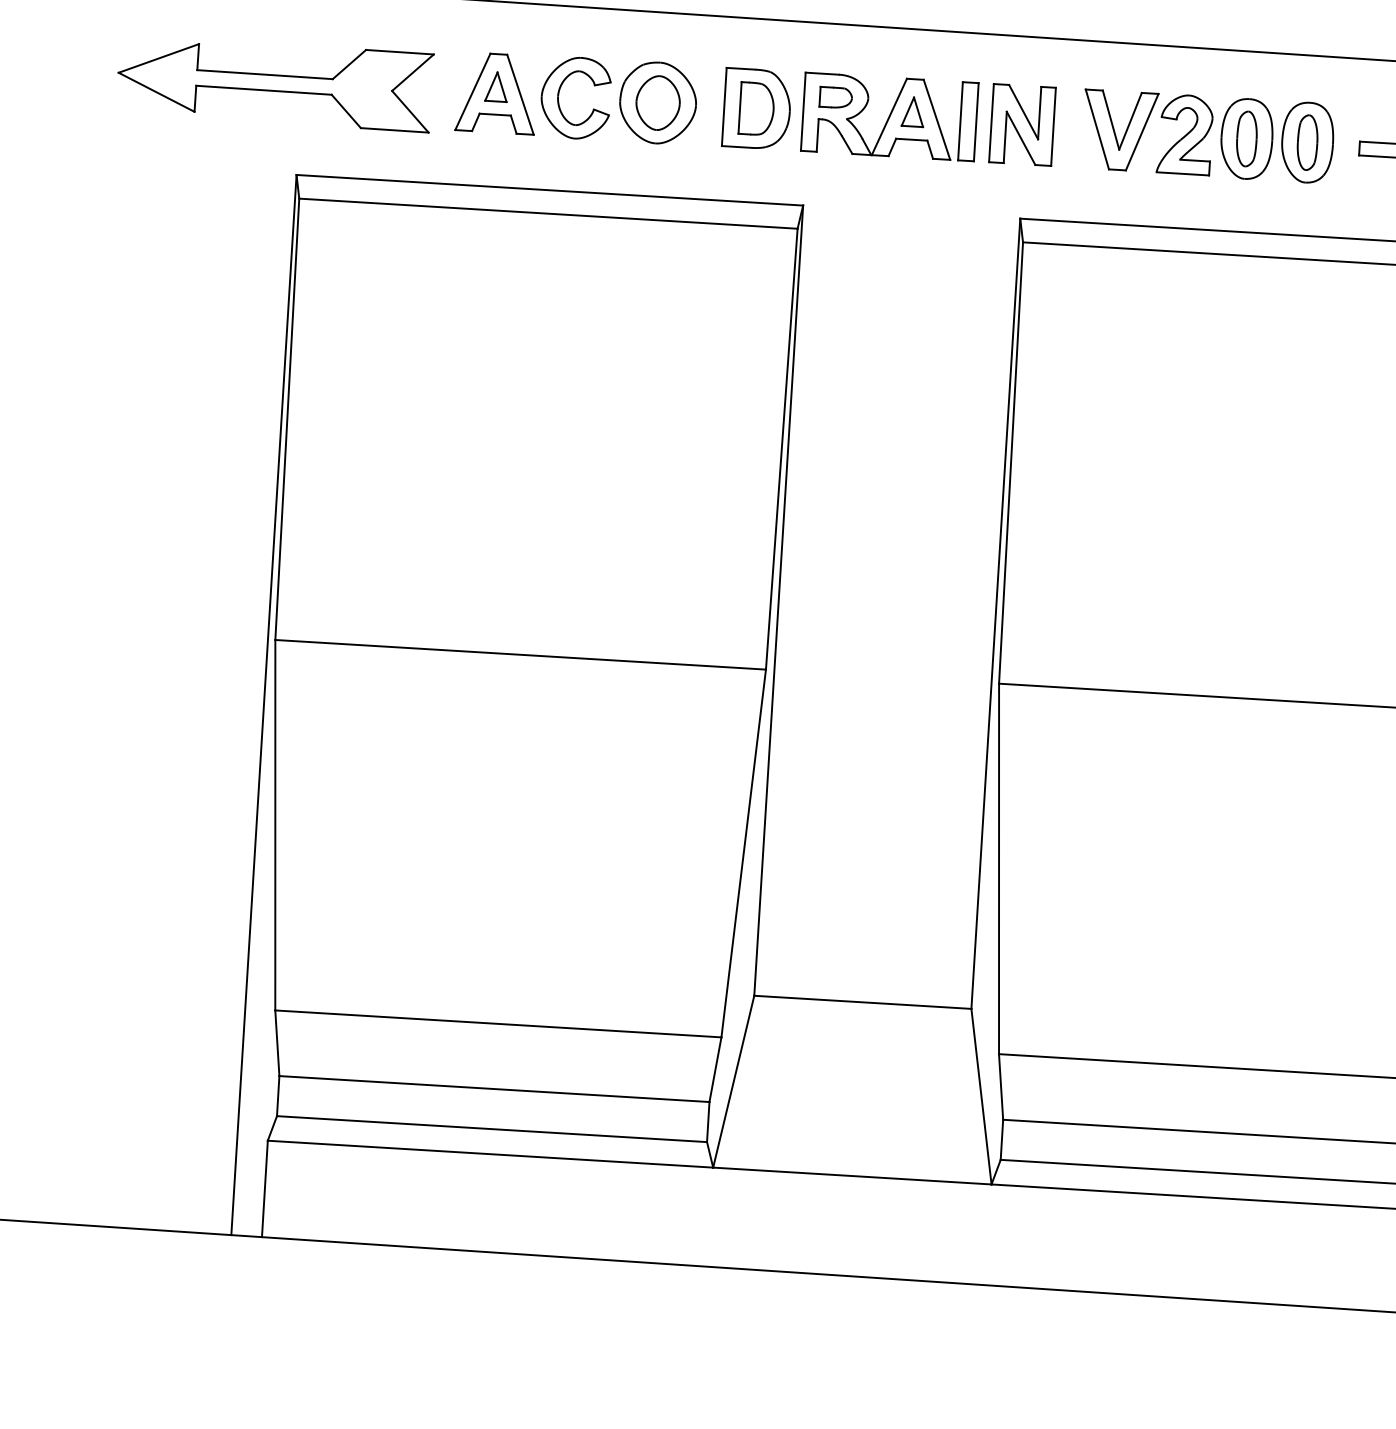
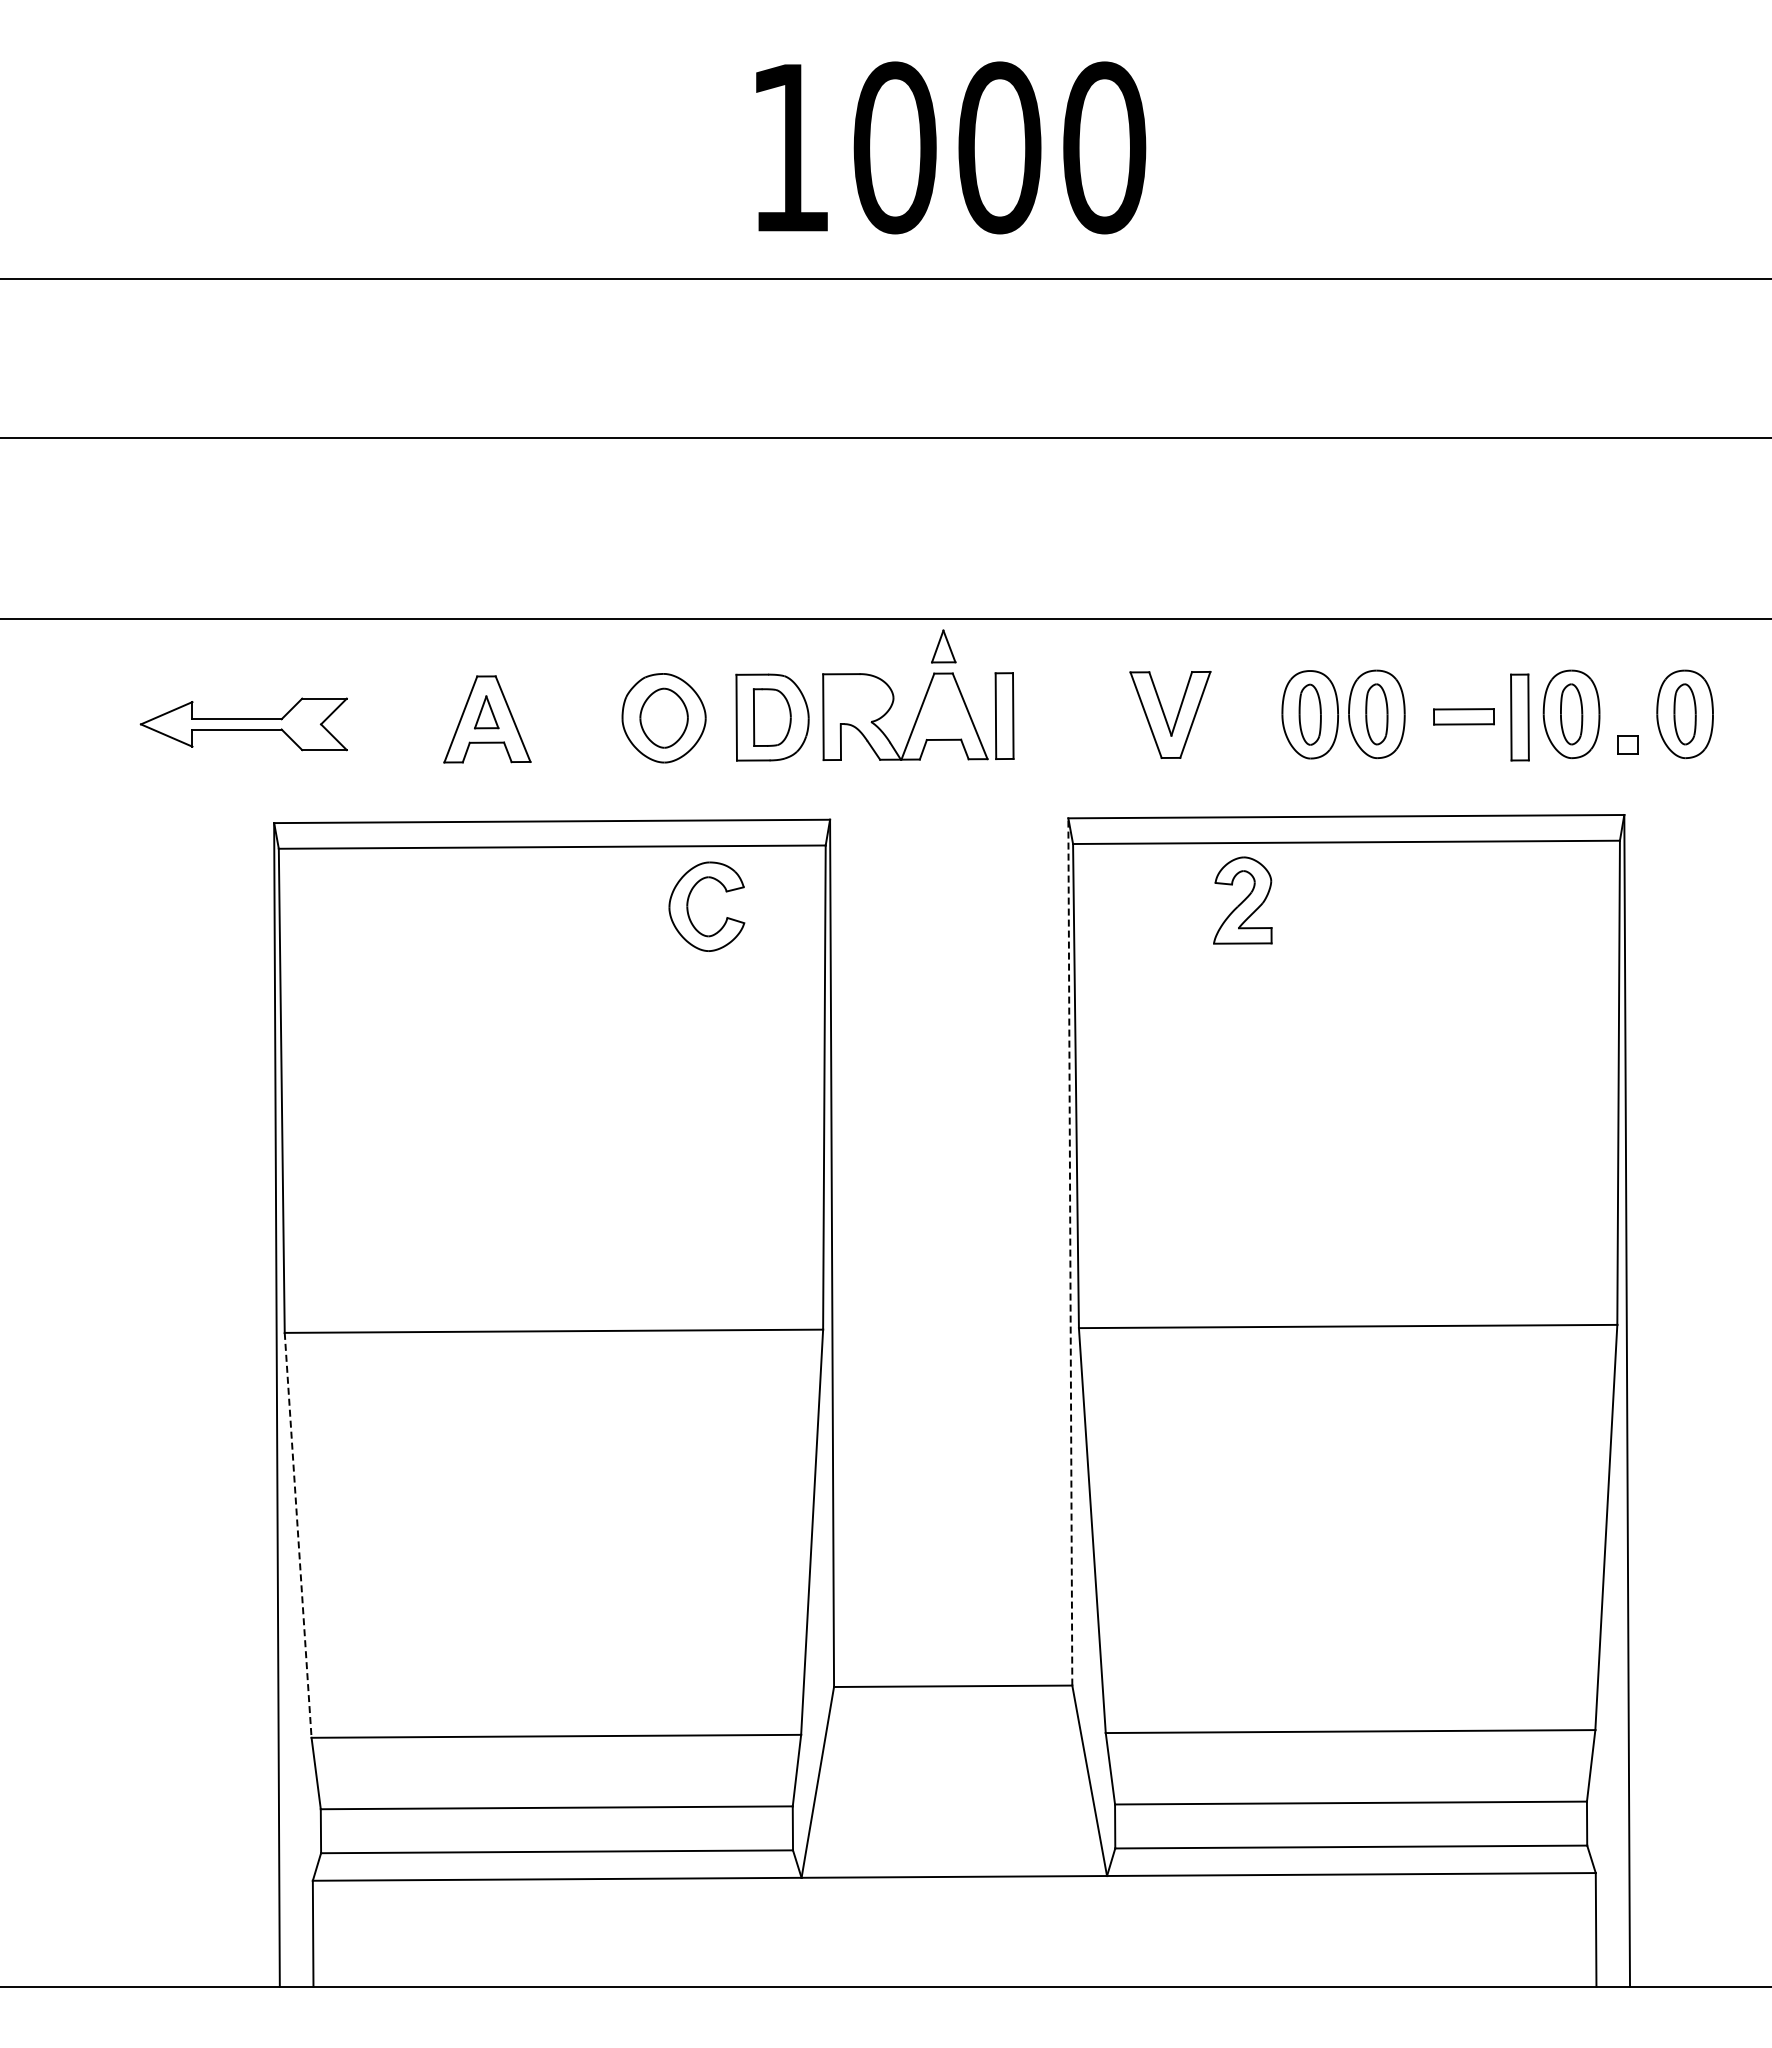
part: (274, 83) -> (243, 724), size x0.6
part: (559, 96) -> (688, 906), moved
part: (835, 97) -> (857, 699), removed
part: (913, 112) -> (943, 646), moved
part: (1022, 124) -> (1063, 715), removed
part: (1185, 134) -> (1242, 900), moved
line: (996, 613) -> (1070, 1251), solid -> dashed
line: (275, 825) -> (298, 1535), solid -> dashed

